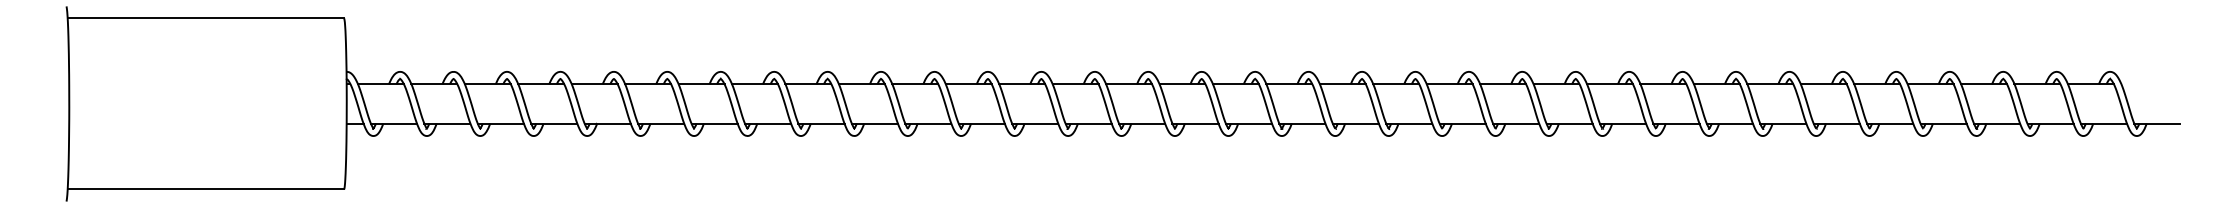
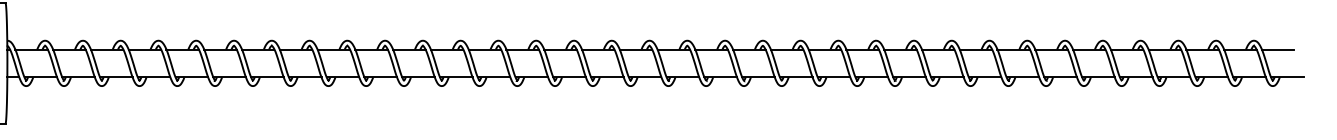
line: (2144, 84) -> (1278, 49), added

